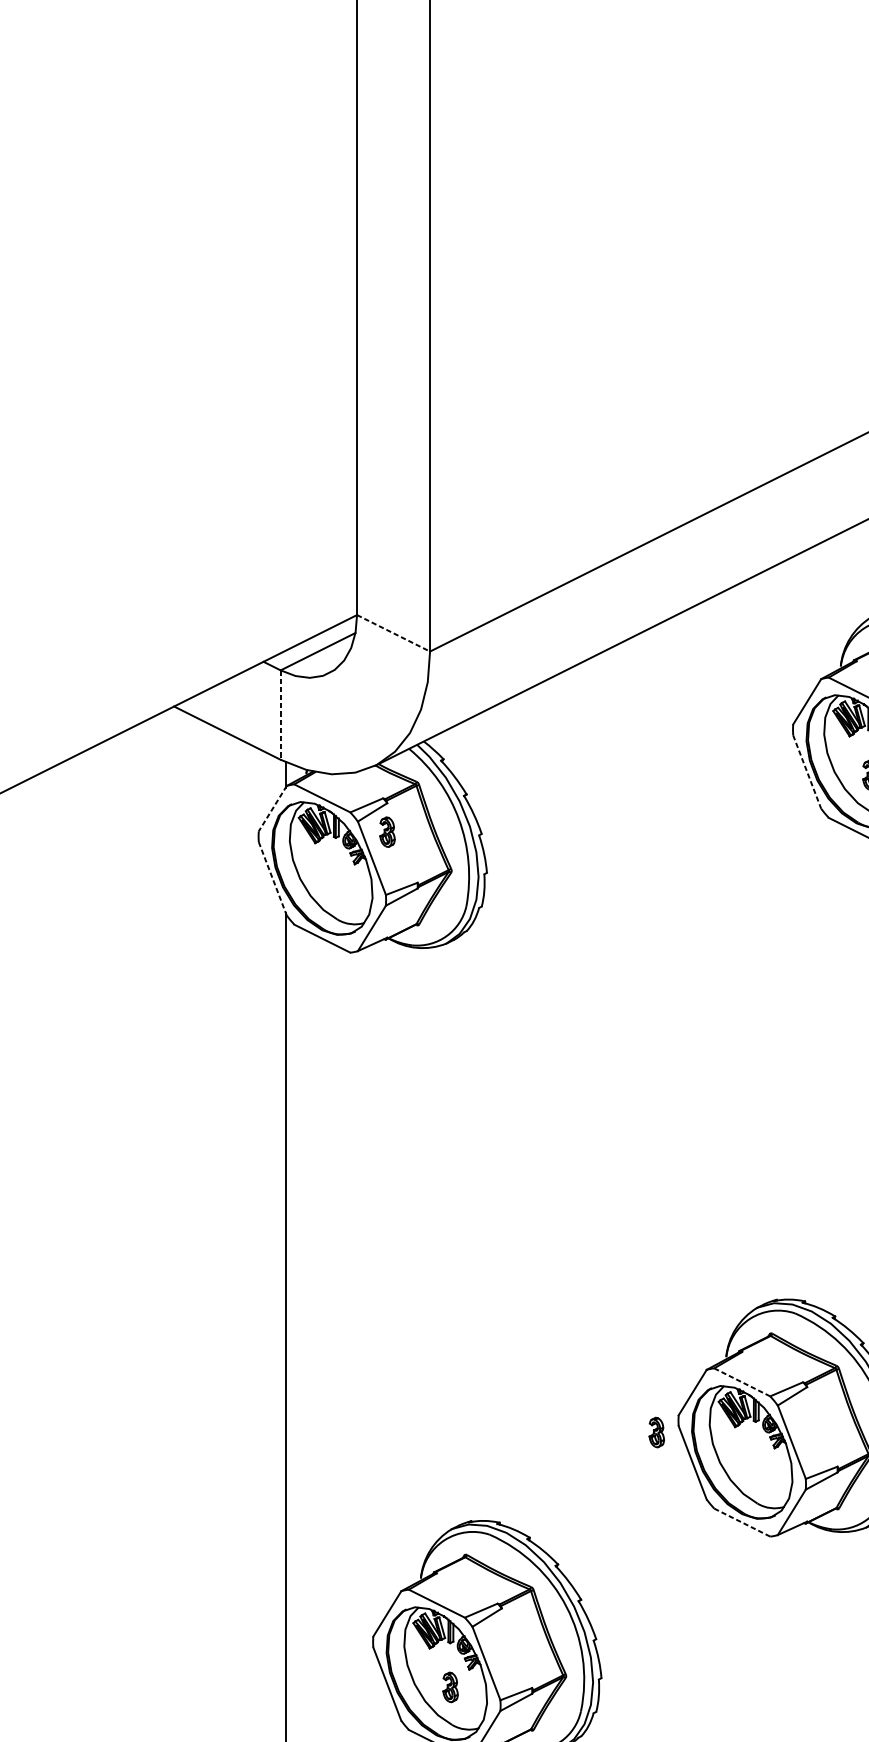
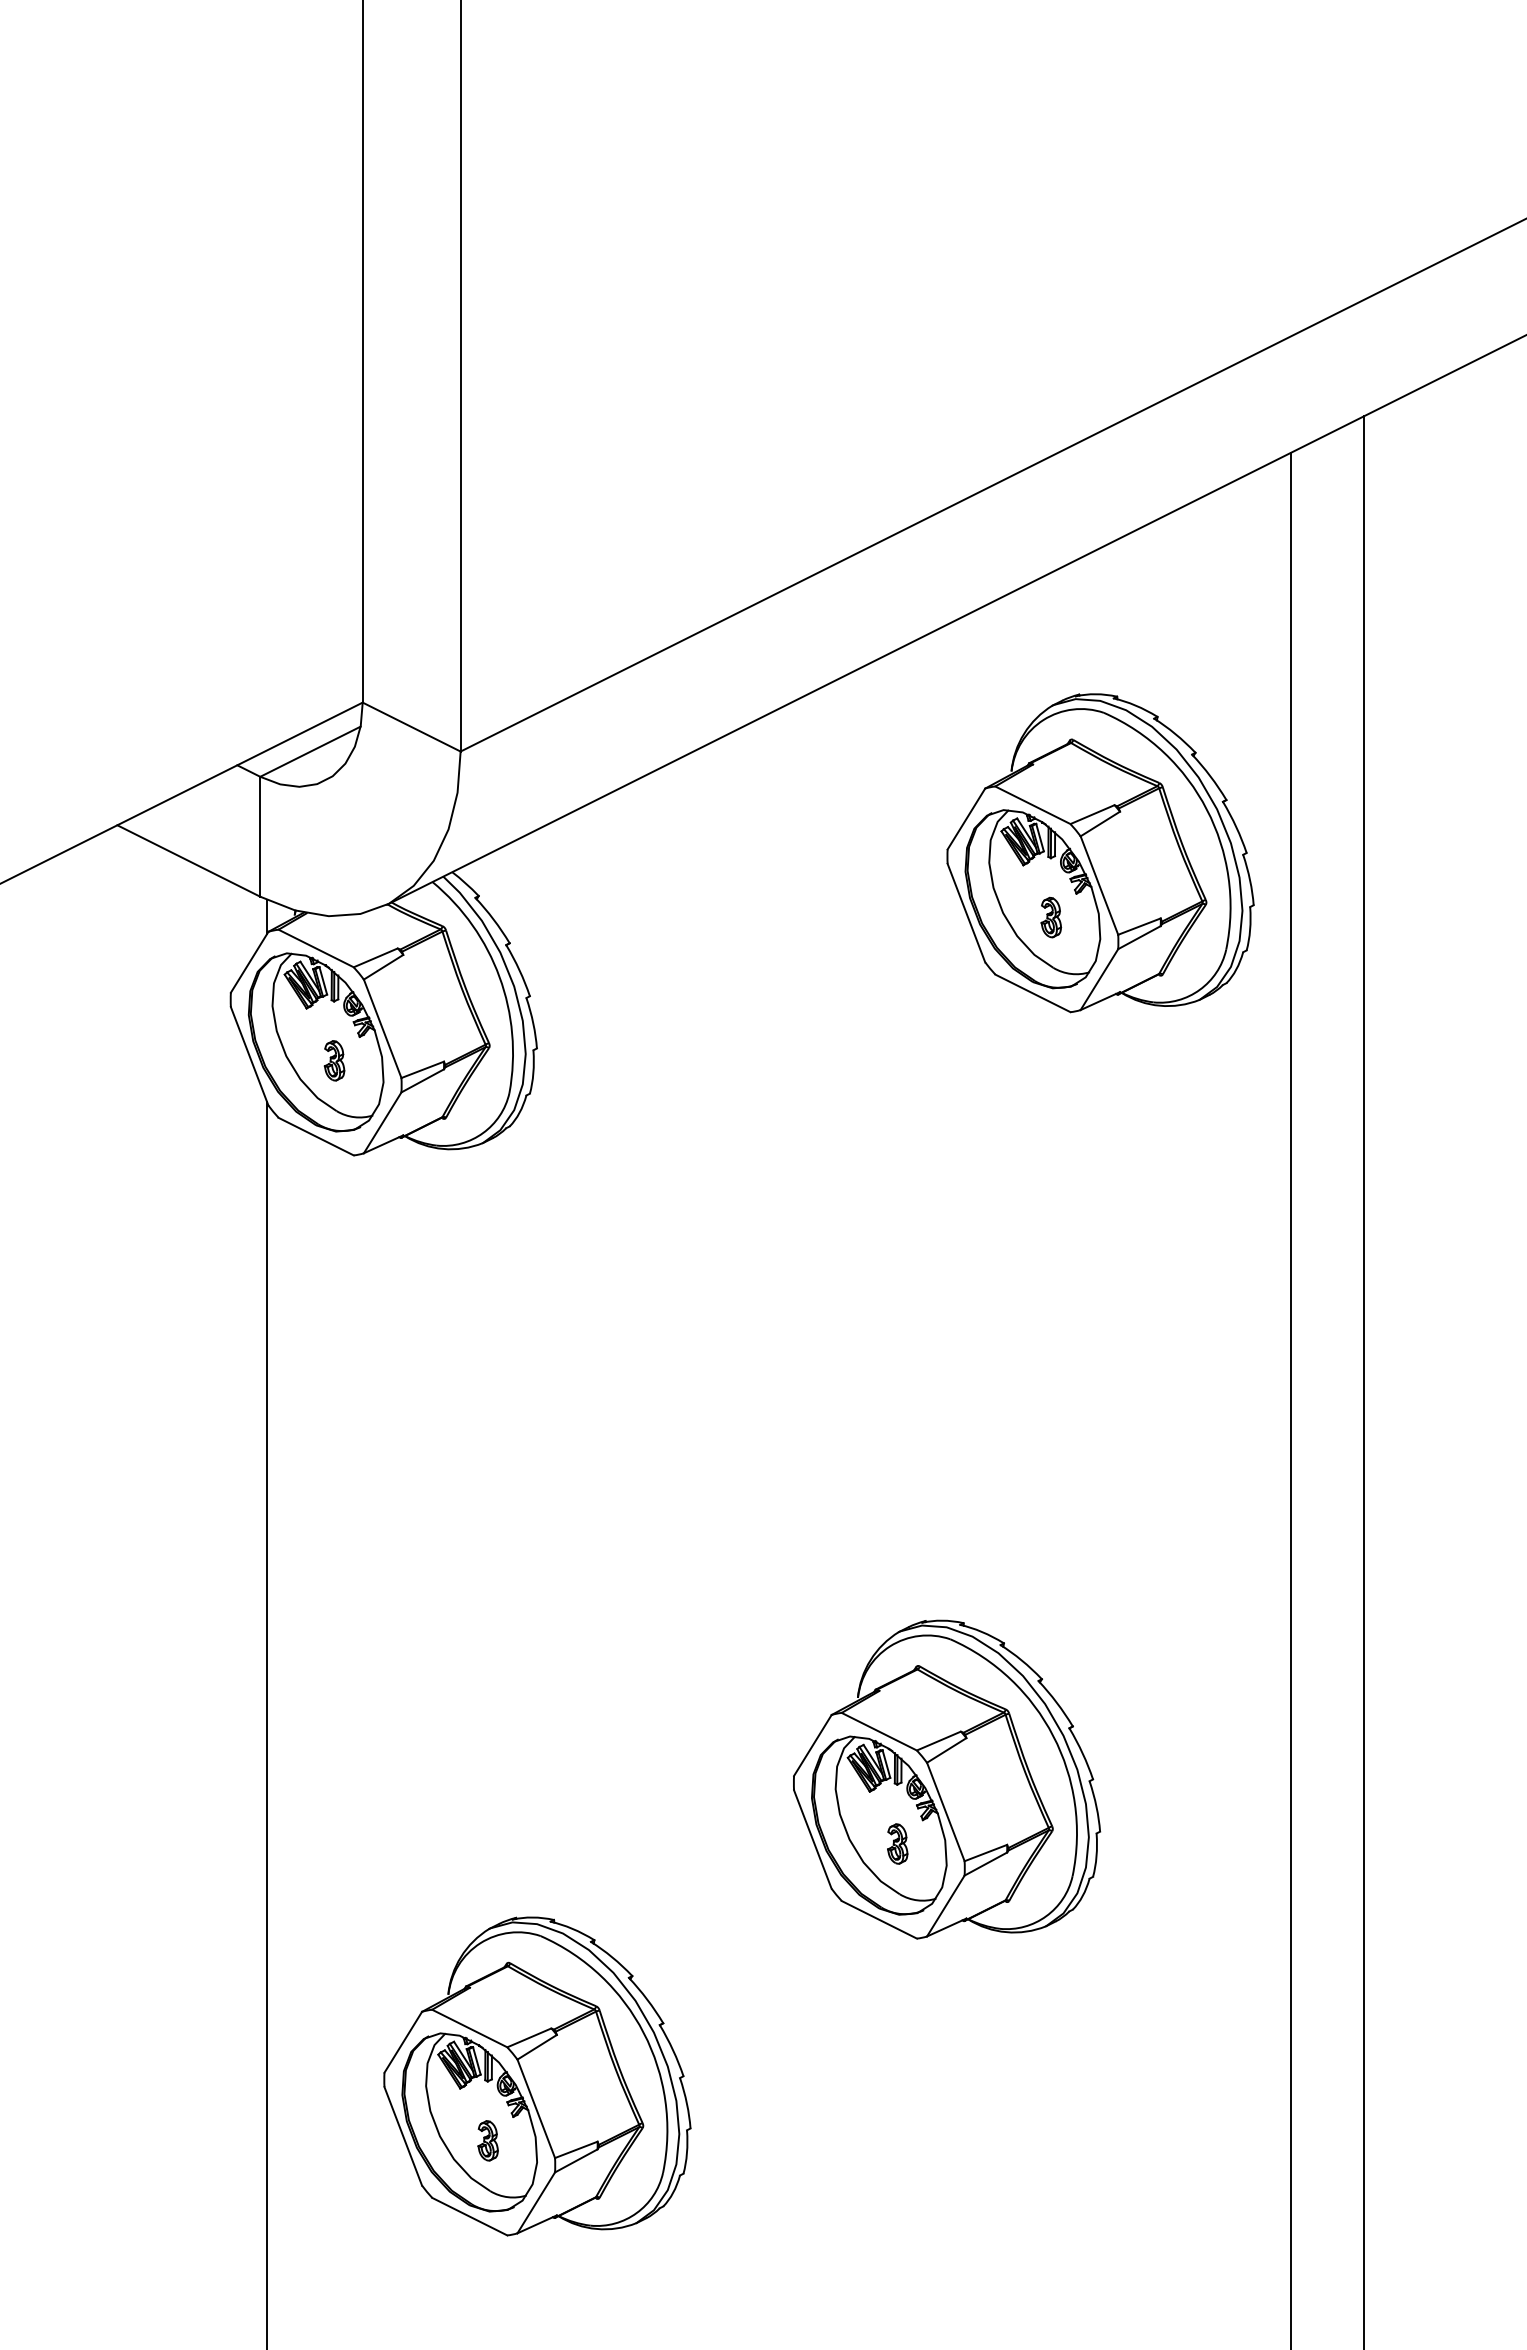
line: (393, 633) -> (411, 727), dashed -> solid
line: (280, 714) -> (260, 836), dashed -> solid
line: (807, 772) -> (966, 913), dashed -> solid
line: (272, 808) -> (249, 962), dashed -> solid
part: (387, 831) -> (334, 1060), moved
line: (272, 878) -> (249, 1056), dashed -> solid
line: (742, 1382) -> (879, 1731), dashed -> solid
part: (656, 1432) -> (897, 1843), moved
line: (742, 1522) -> (879, 1919), dashed -> solid

